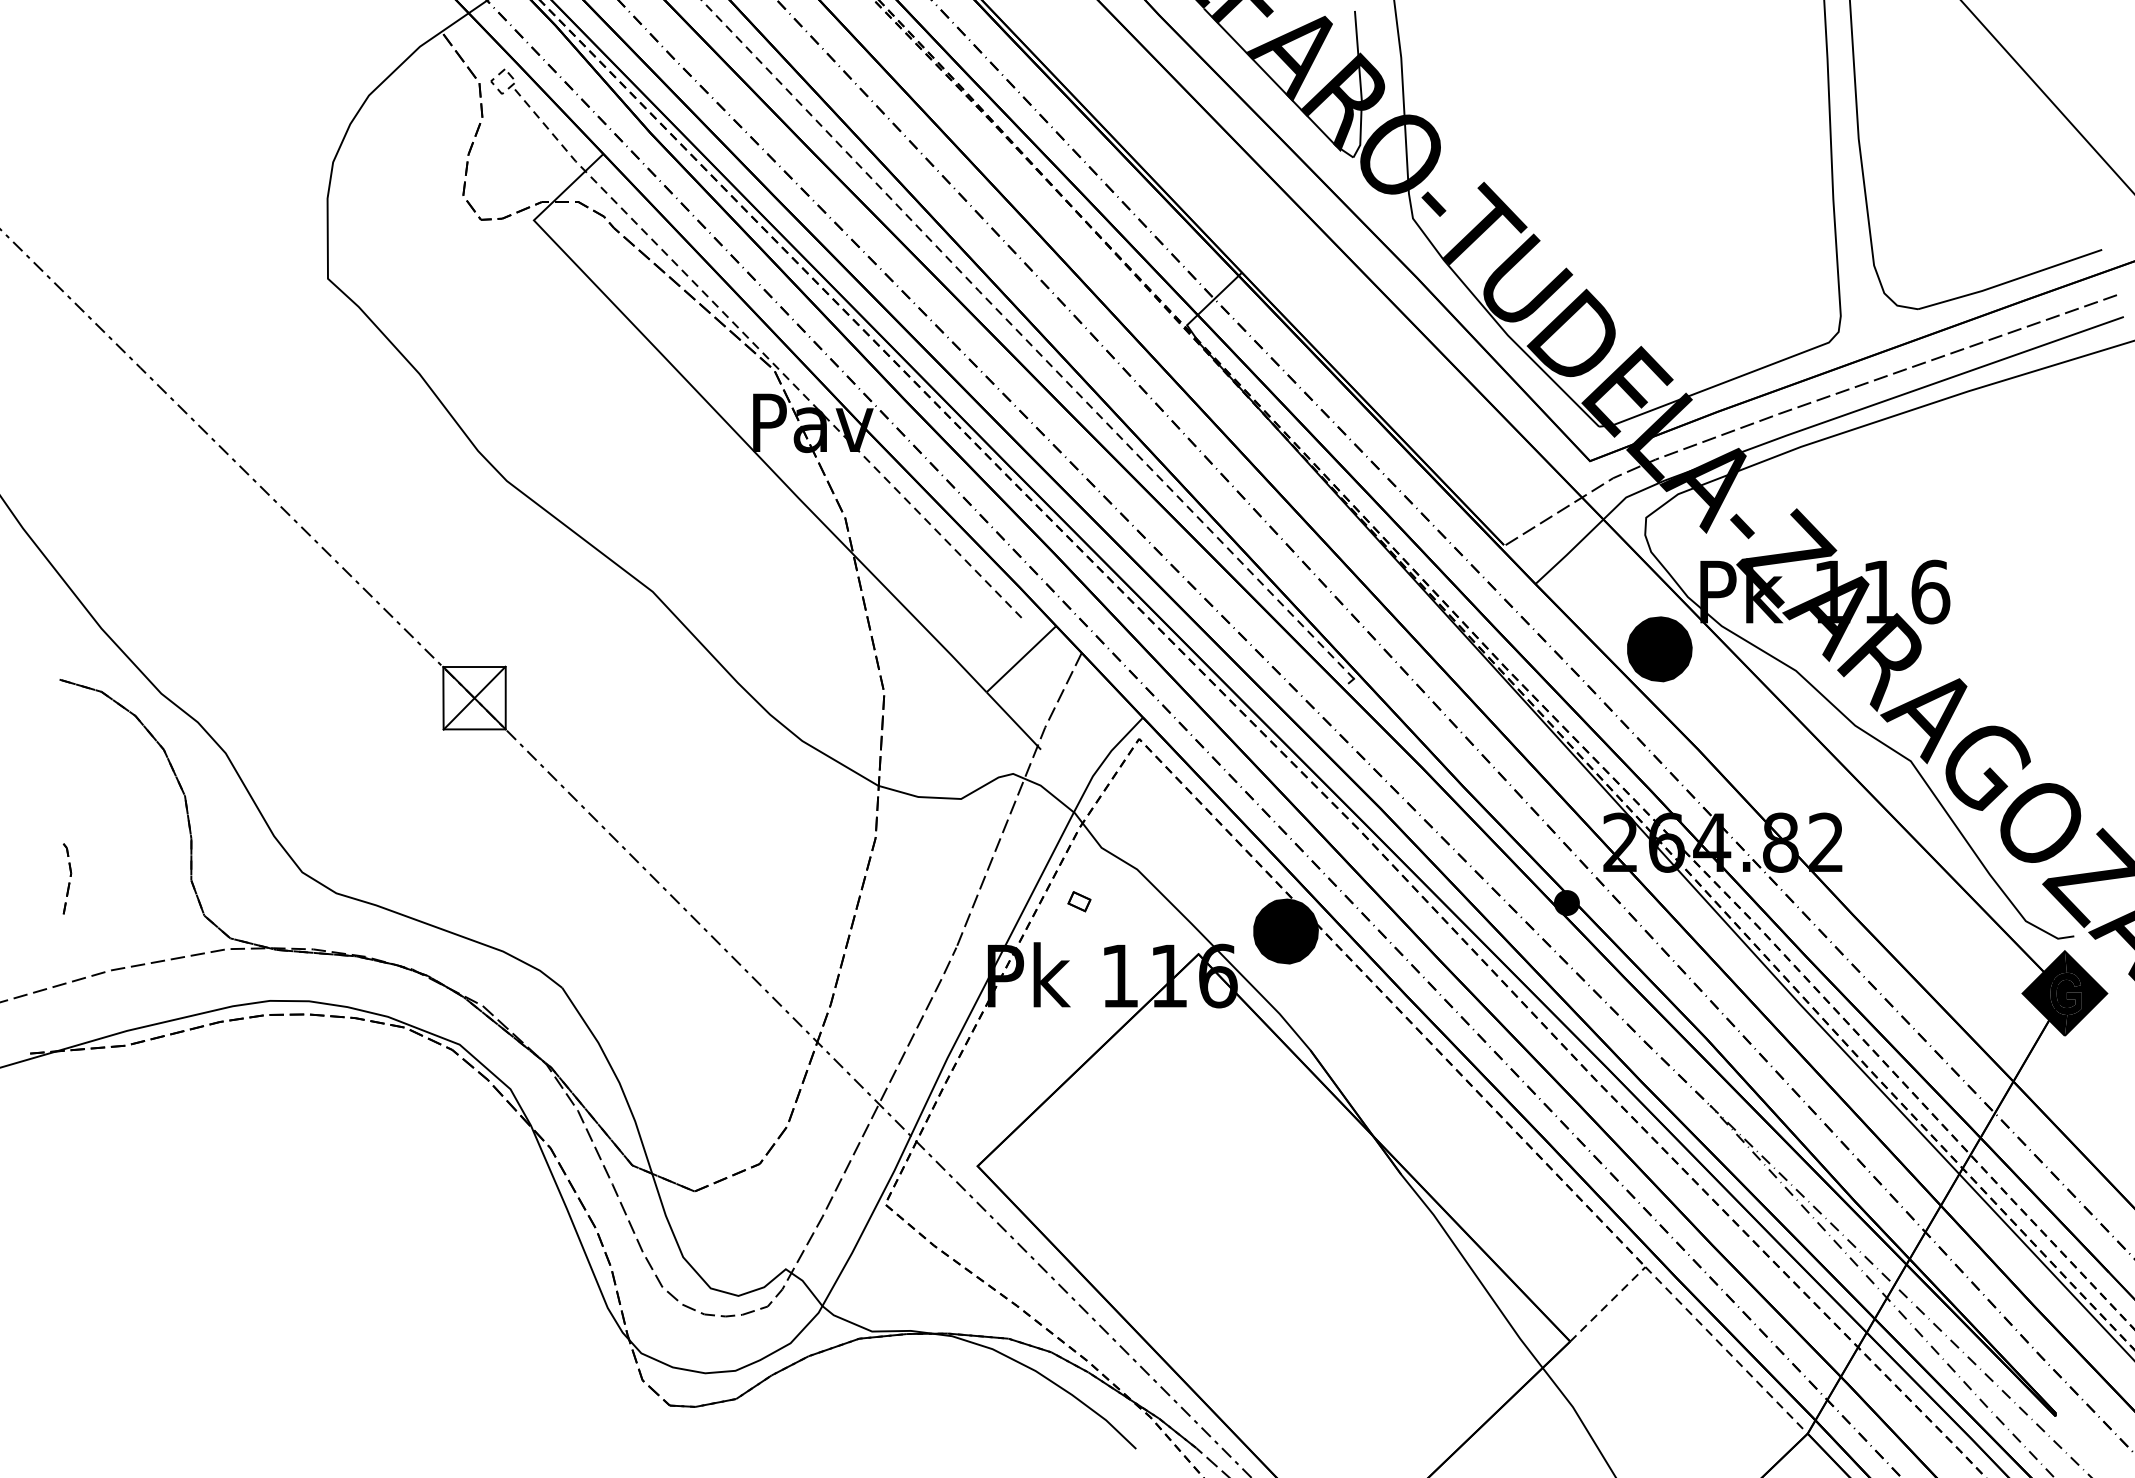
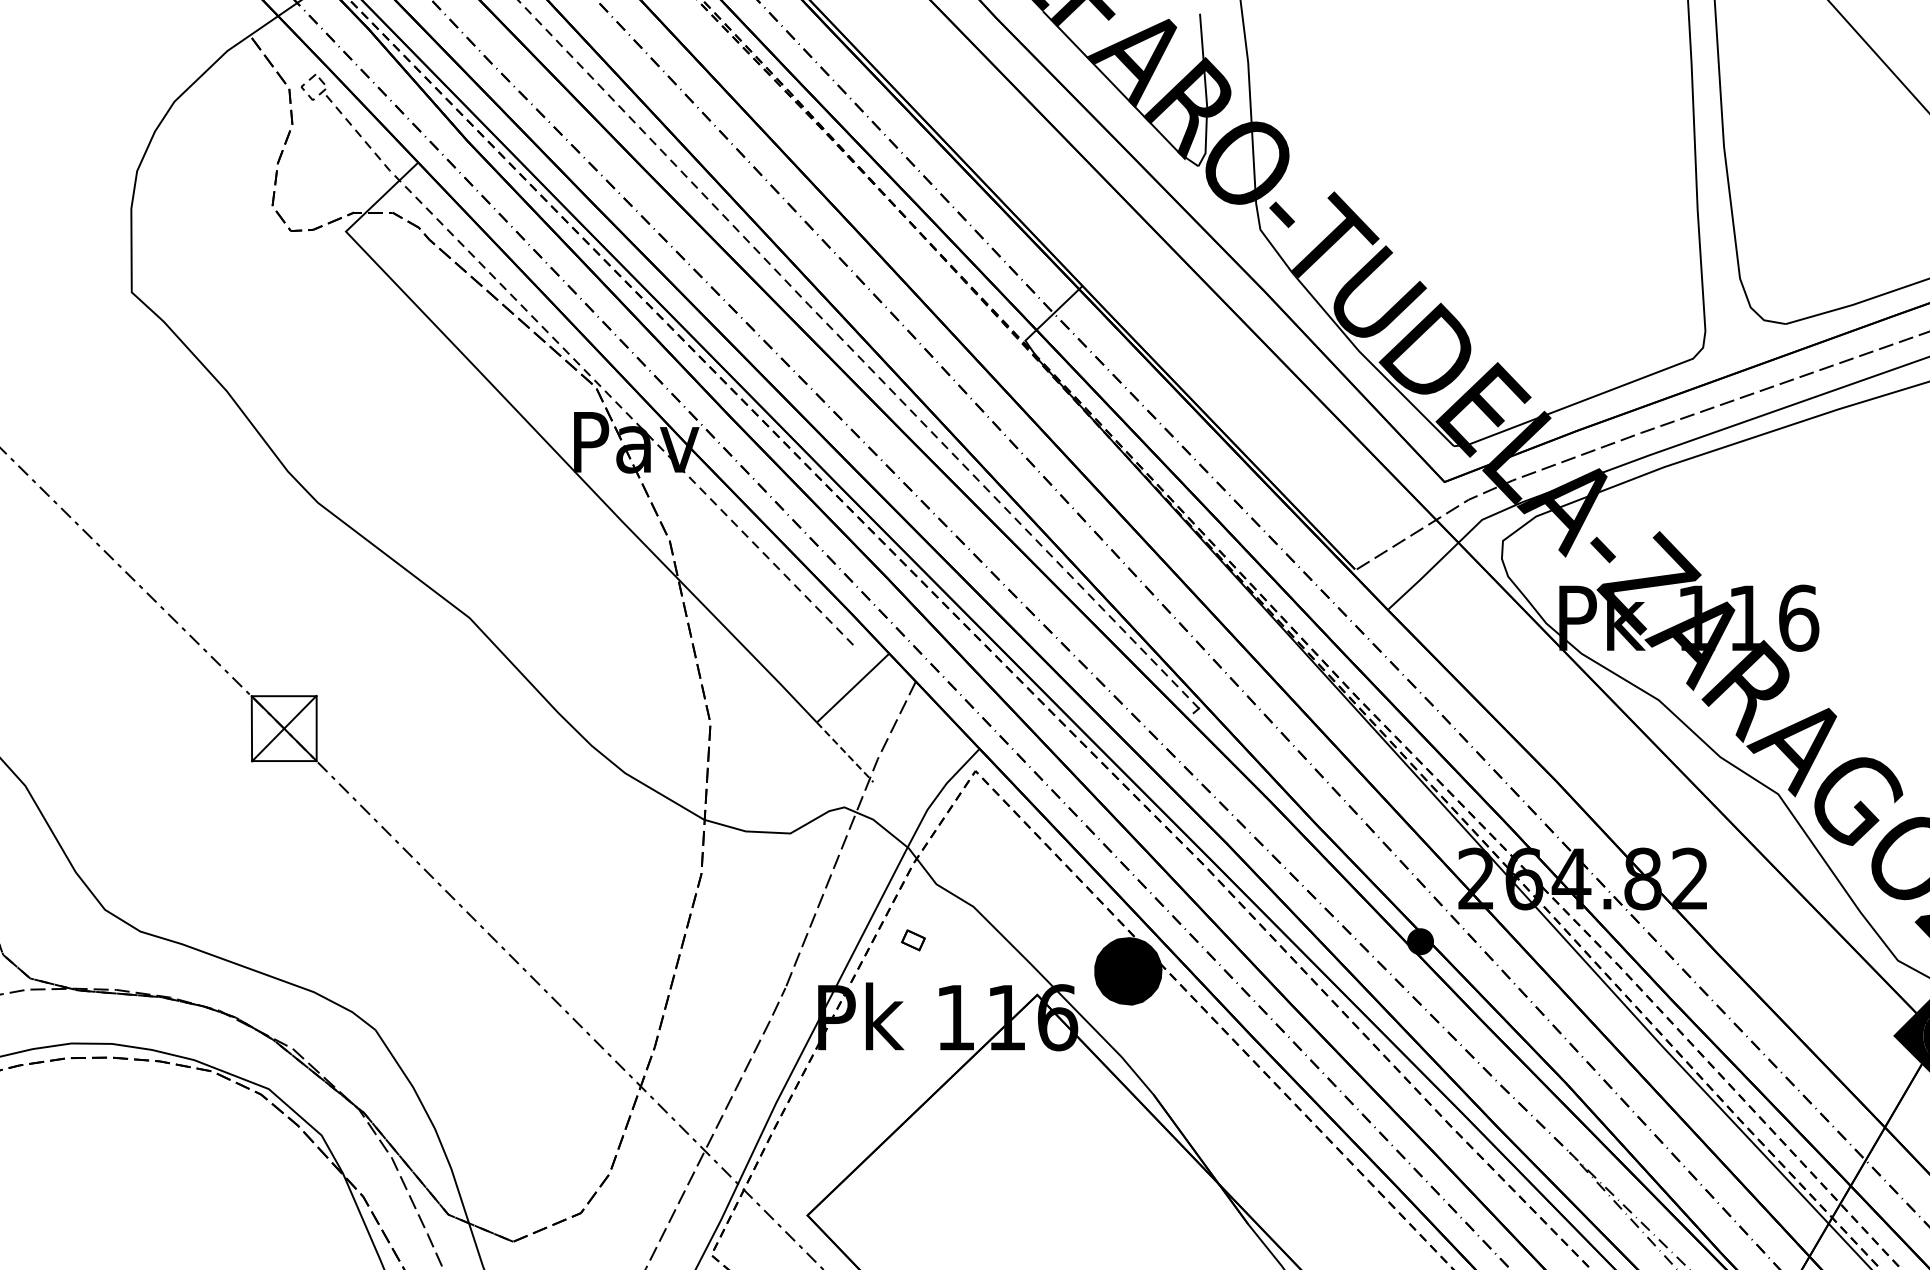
part: (1659, 649) -> (1516, 677), removed
line: (1013, 720) -> (844, 751), solid -> dashed

